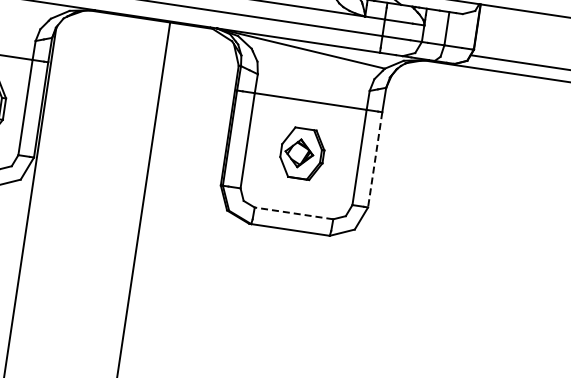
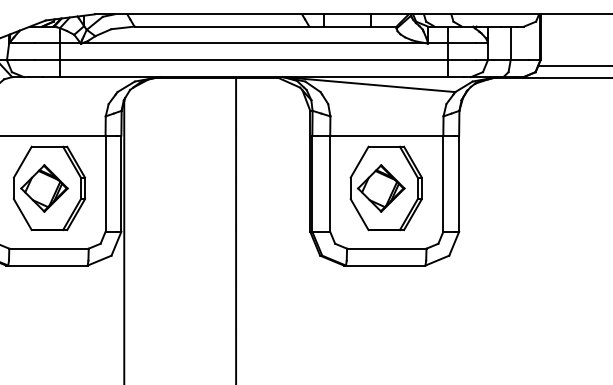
part: (301, 153) -> (385, 188), size x1.67
line: (375, 160) -> (459, 184), dashed -> solid
line: (293, 213) -> (386, 248), dashed -> solid

